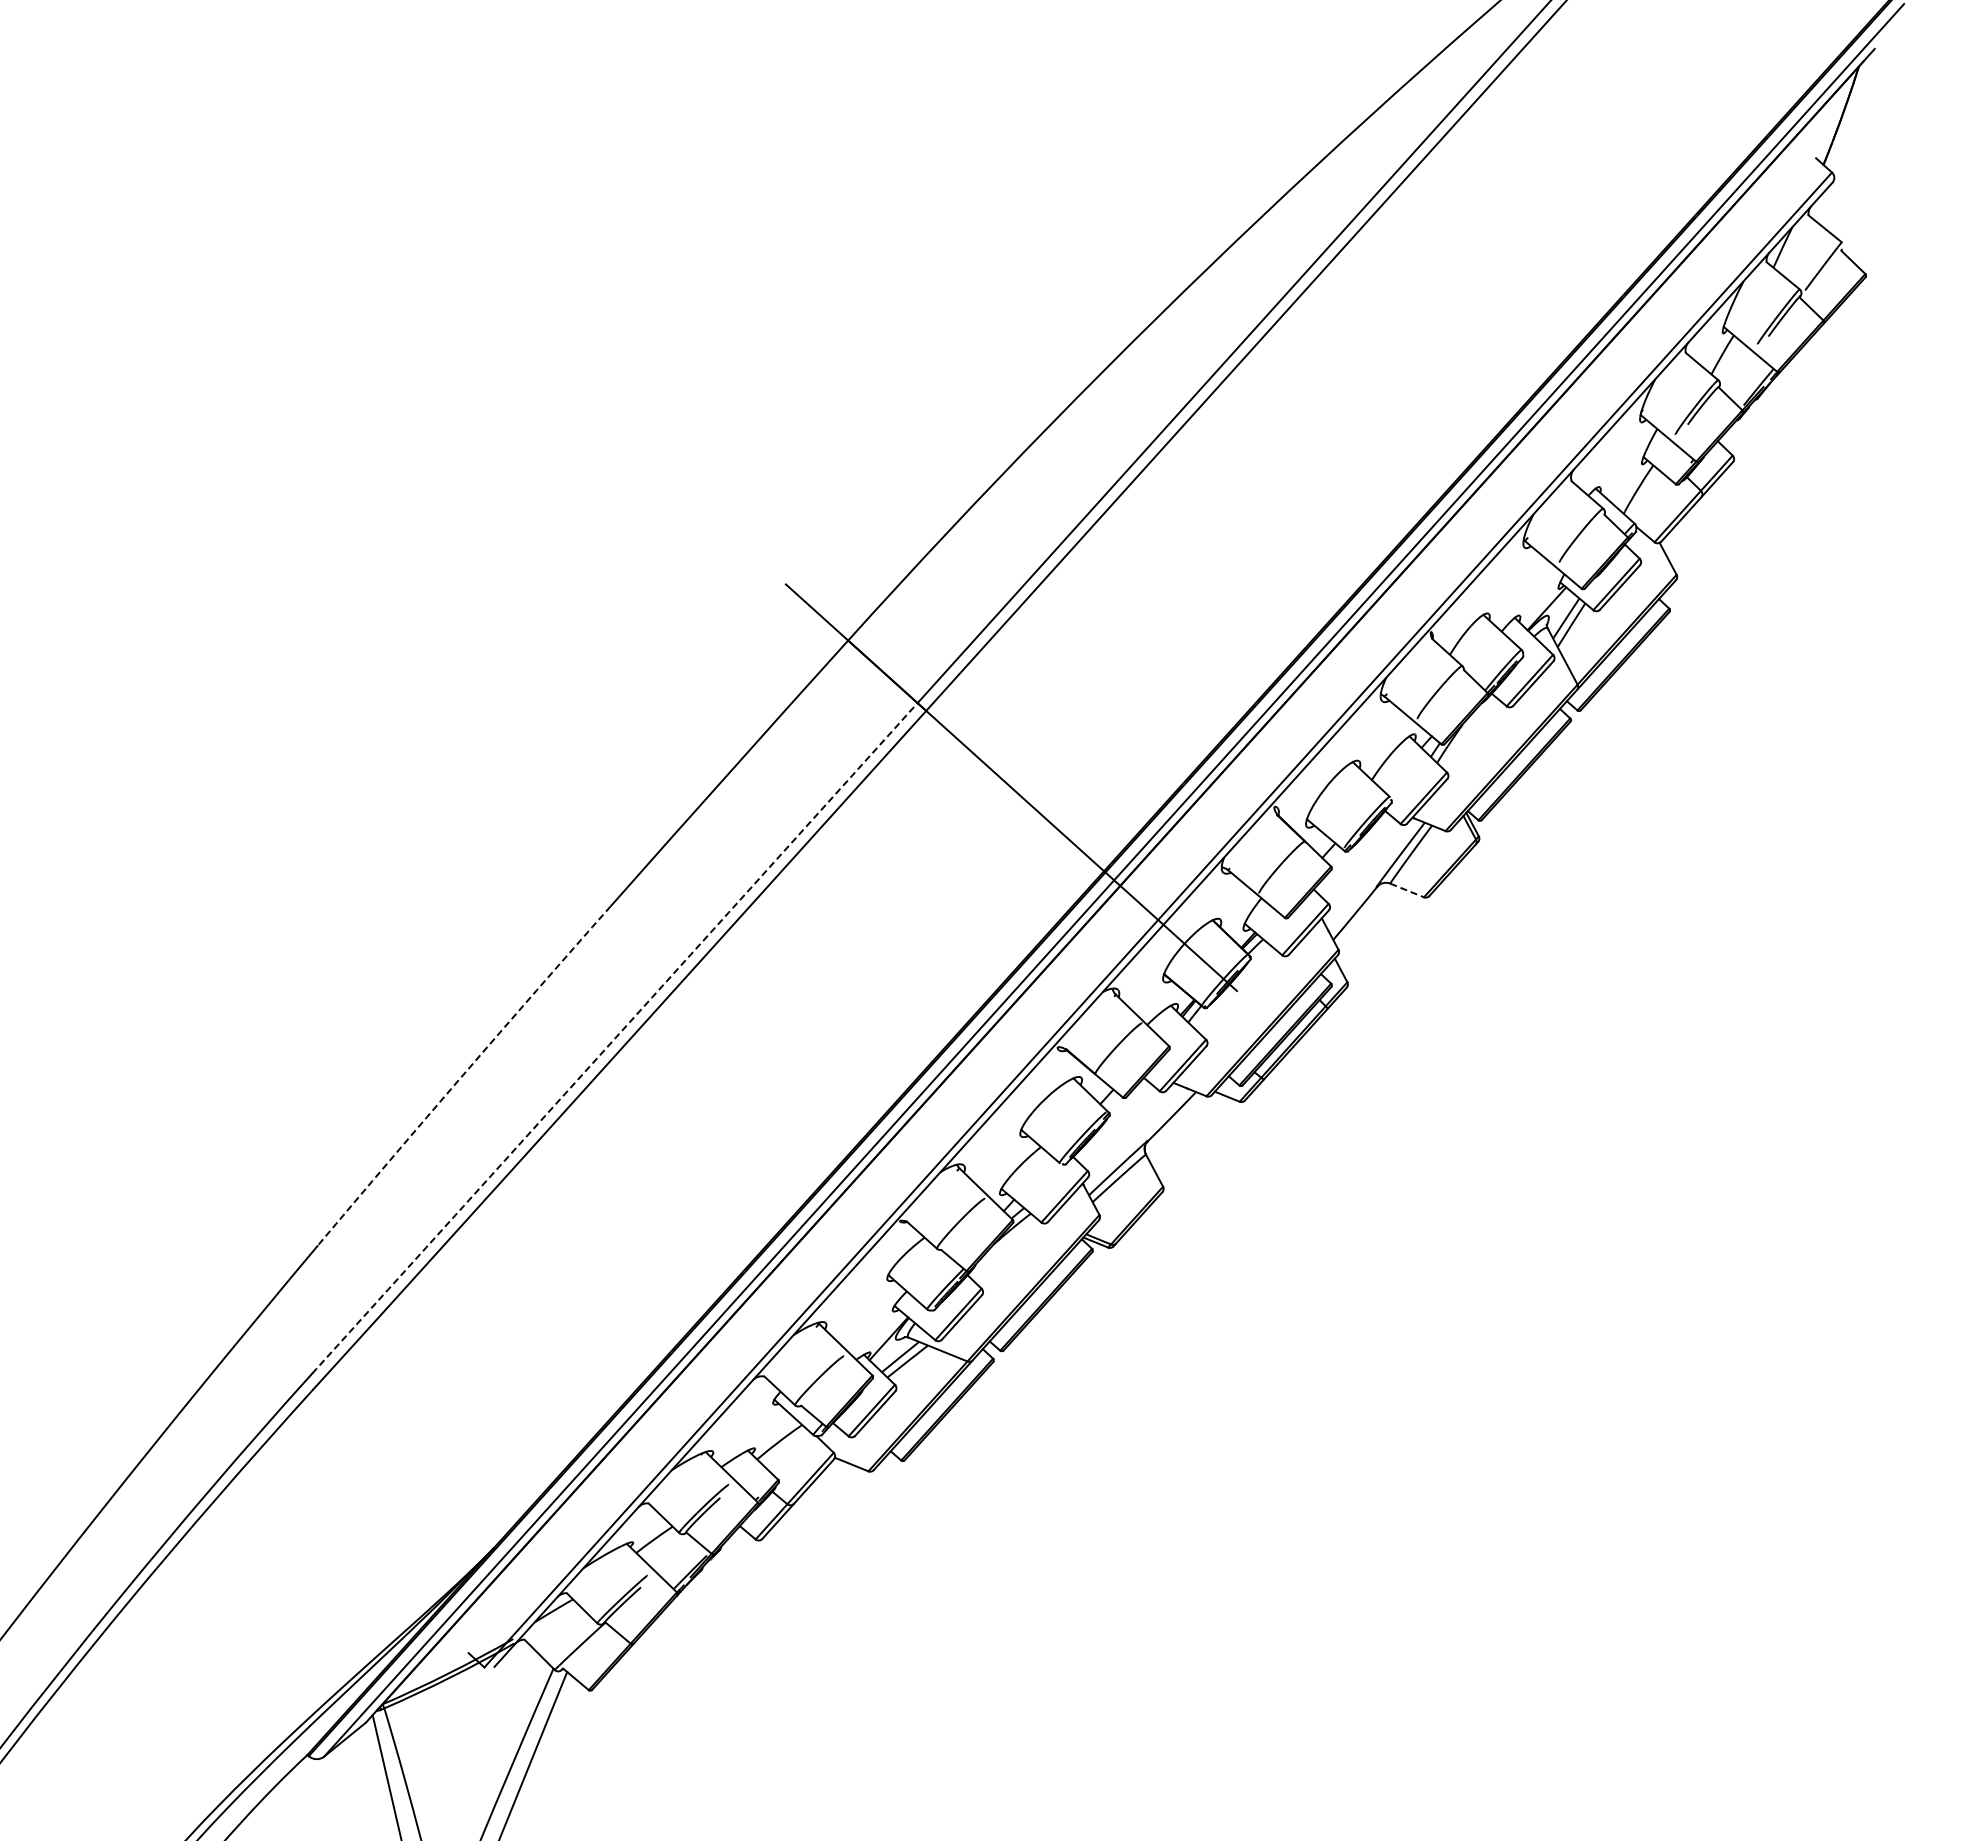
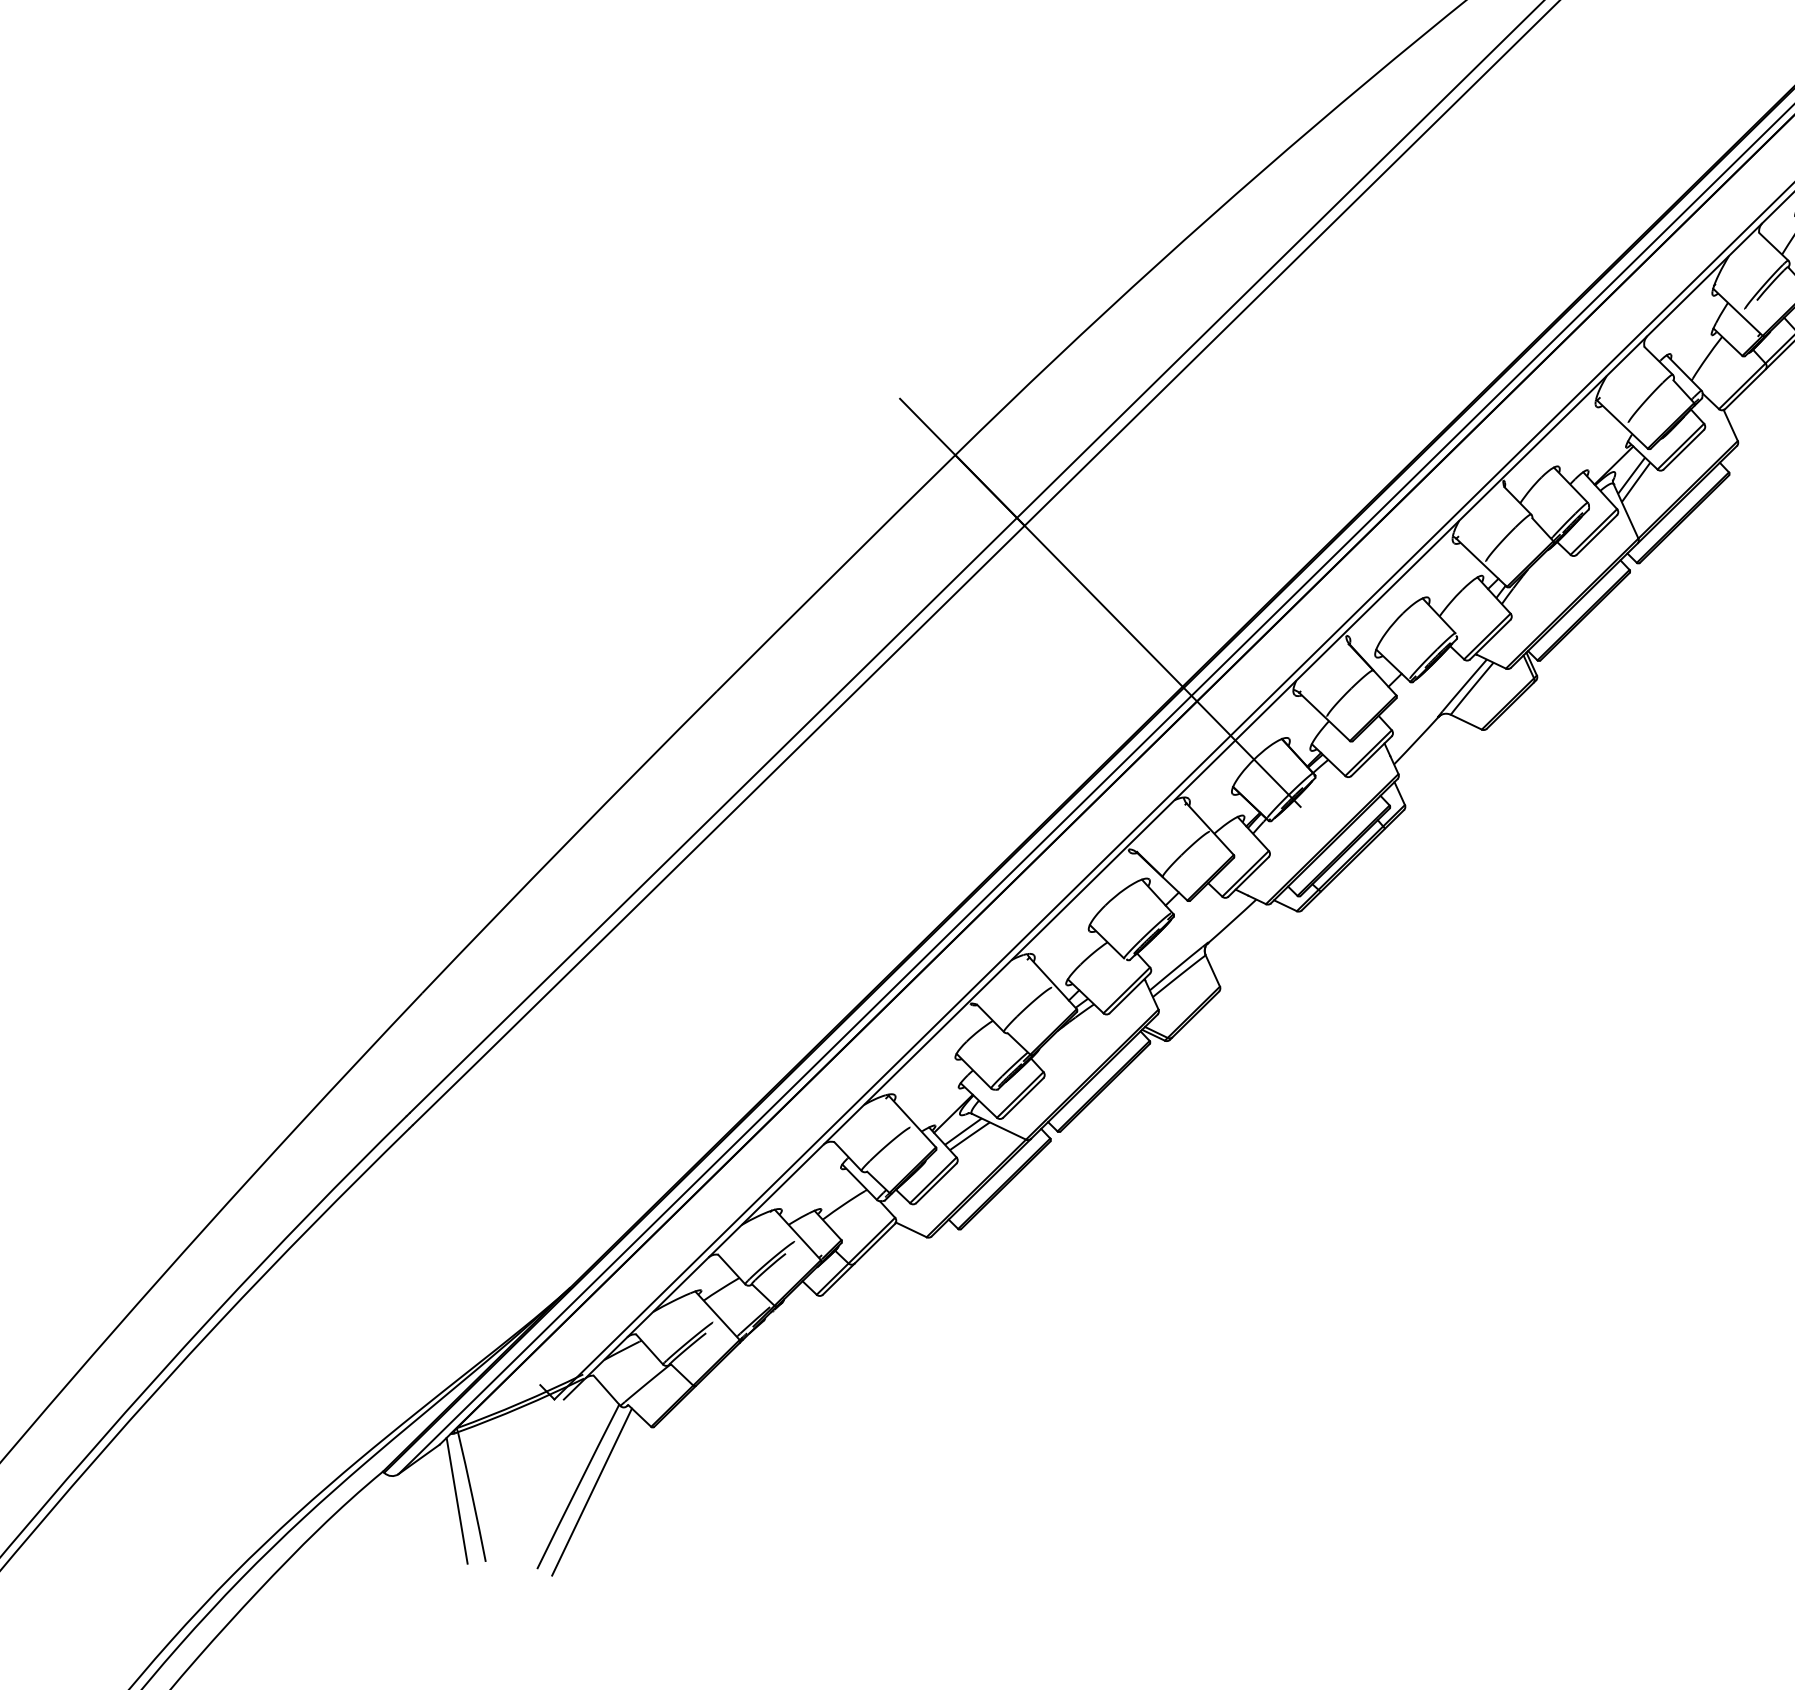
line: (1407, 890) -> (1466, 722), dashed -> solid
arc: (615, 1038) -> (713, 815), dashed -> solid
arc: (463, 1074) -> (568, 840), dashed -> solid

